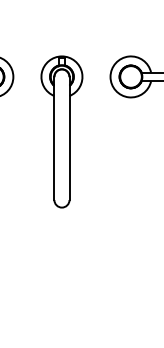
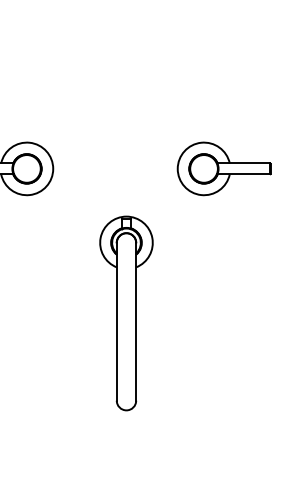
part: (61, 132) -> (126, 313), moved

